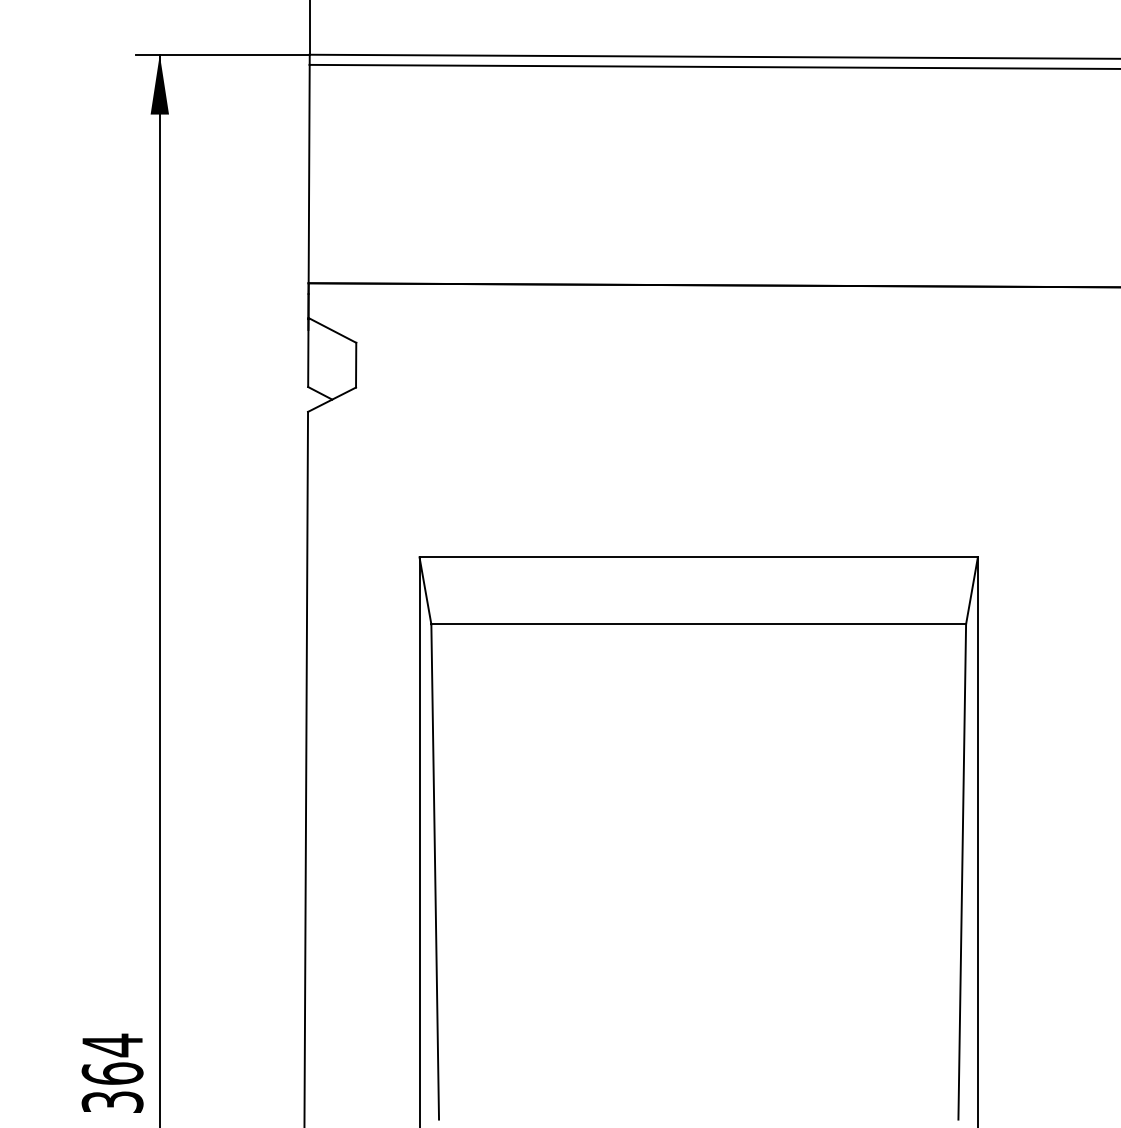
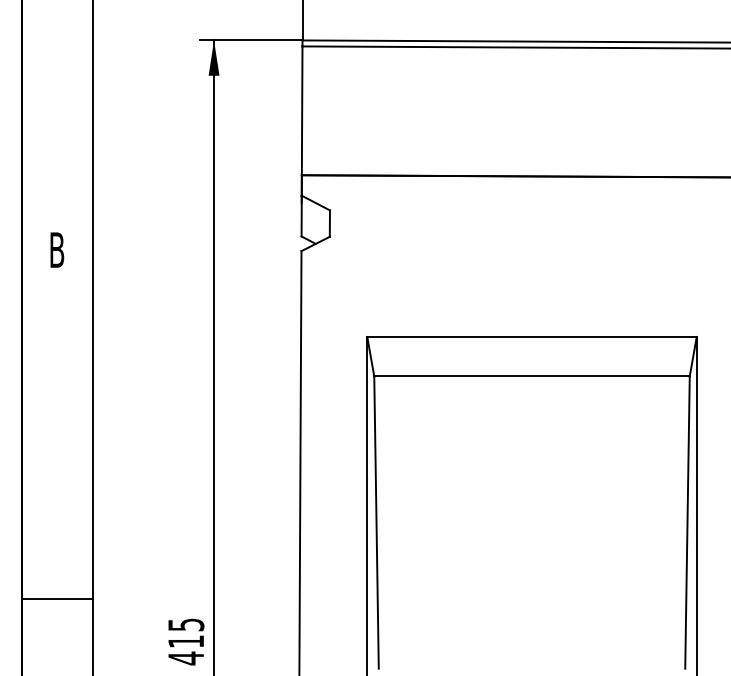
text: (113, 1073) -> (186, 641), 364 -> 415

